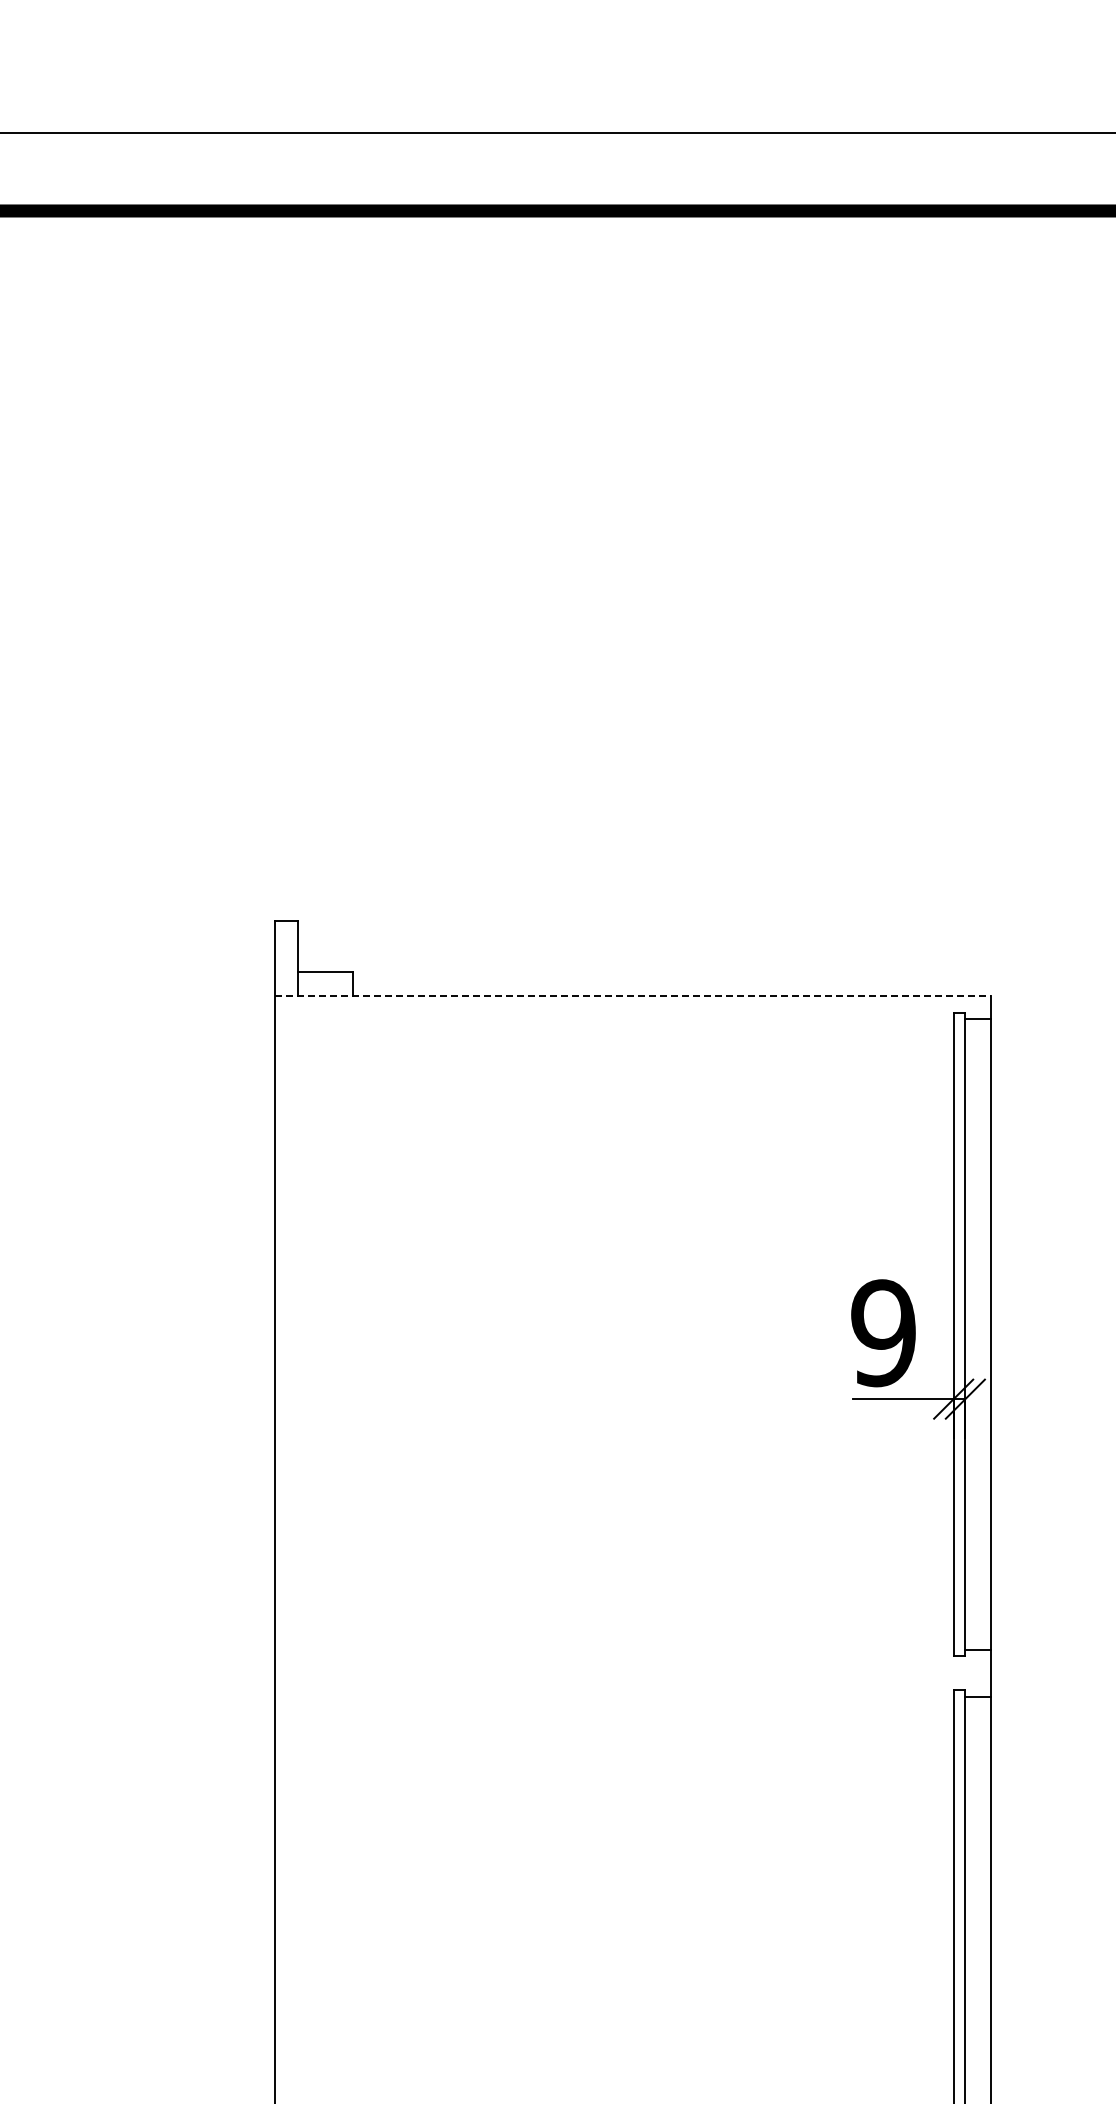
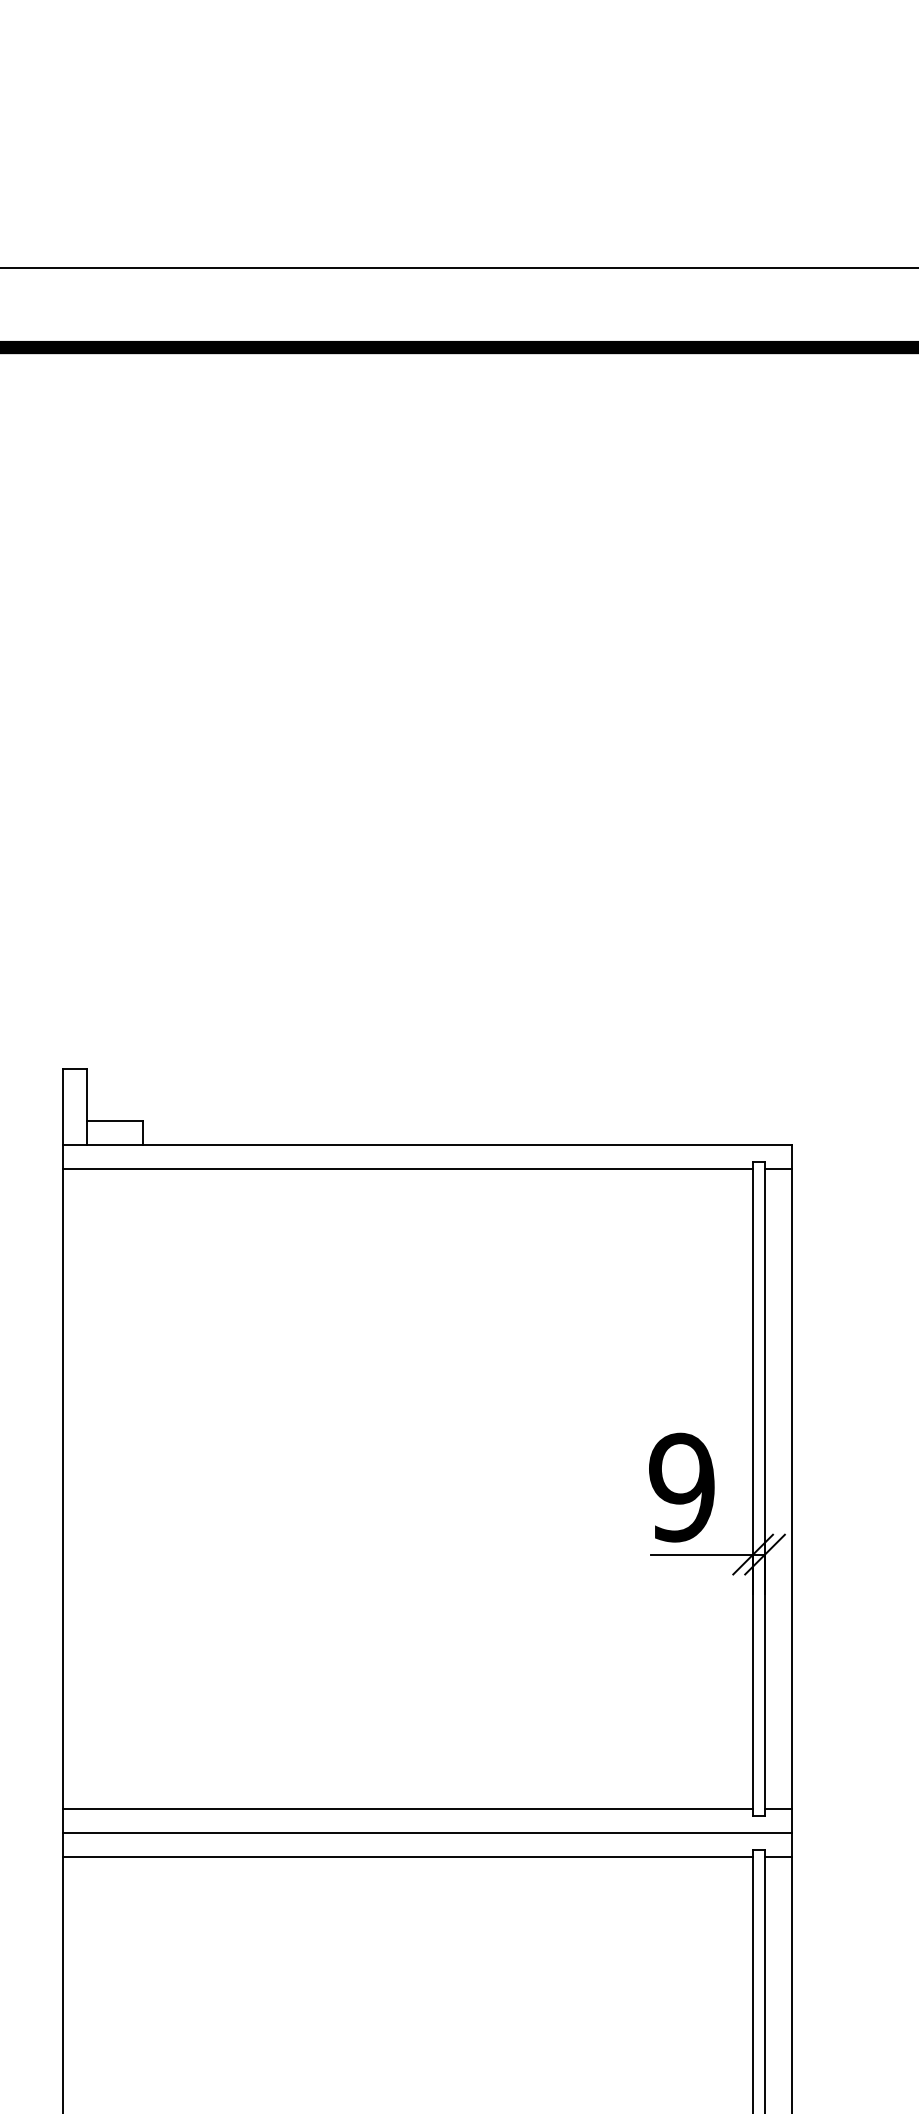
line: (633, 995) -> (427, 1144), dashed -> solid
line: (613, 1019) -> (407, 1168), added
line: (613, 1649) -> (407, 1808), added
line: (632, 1673) -> (426, 1833), added
line: (613, 1696) -> (407, 1856), added

